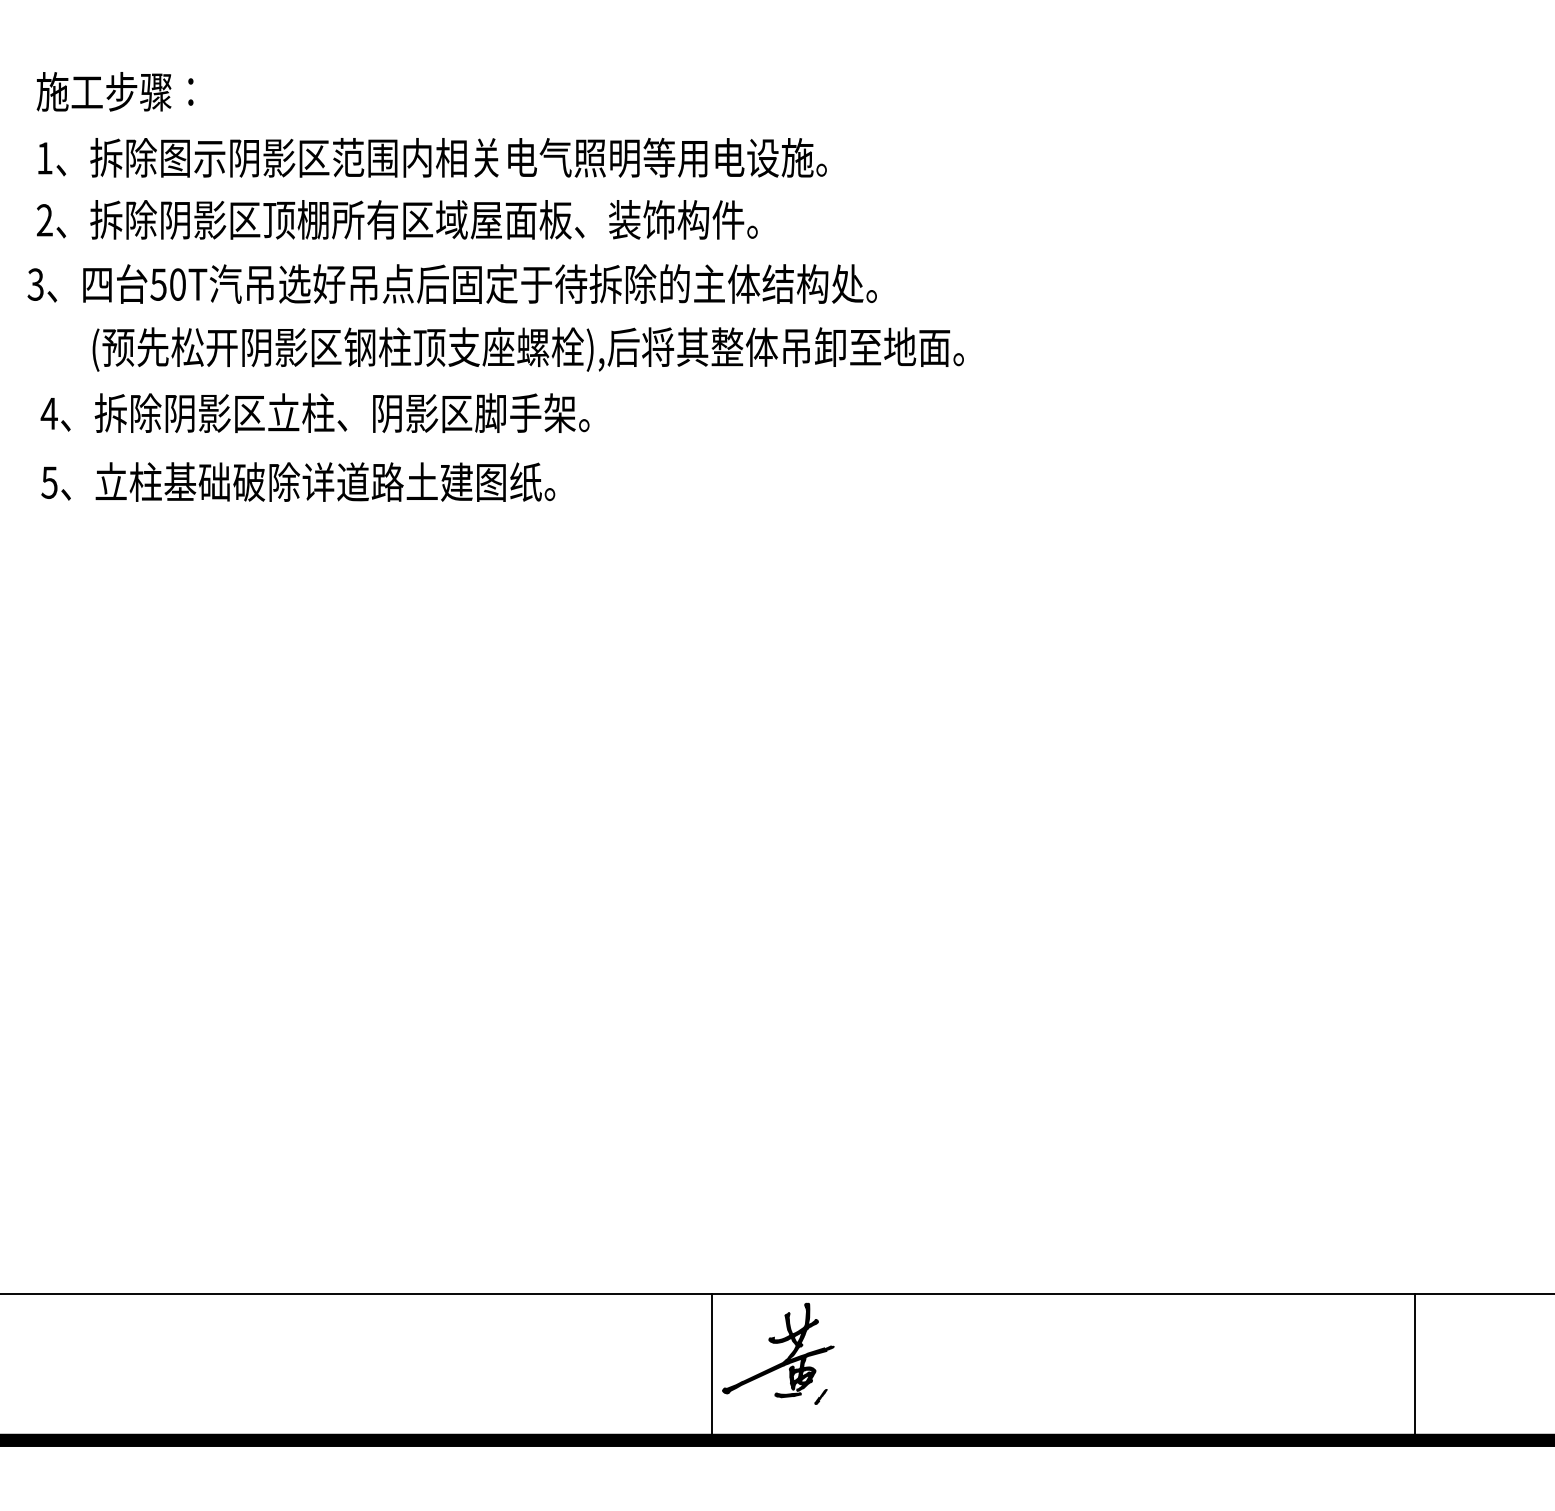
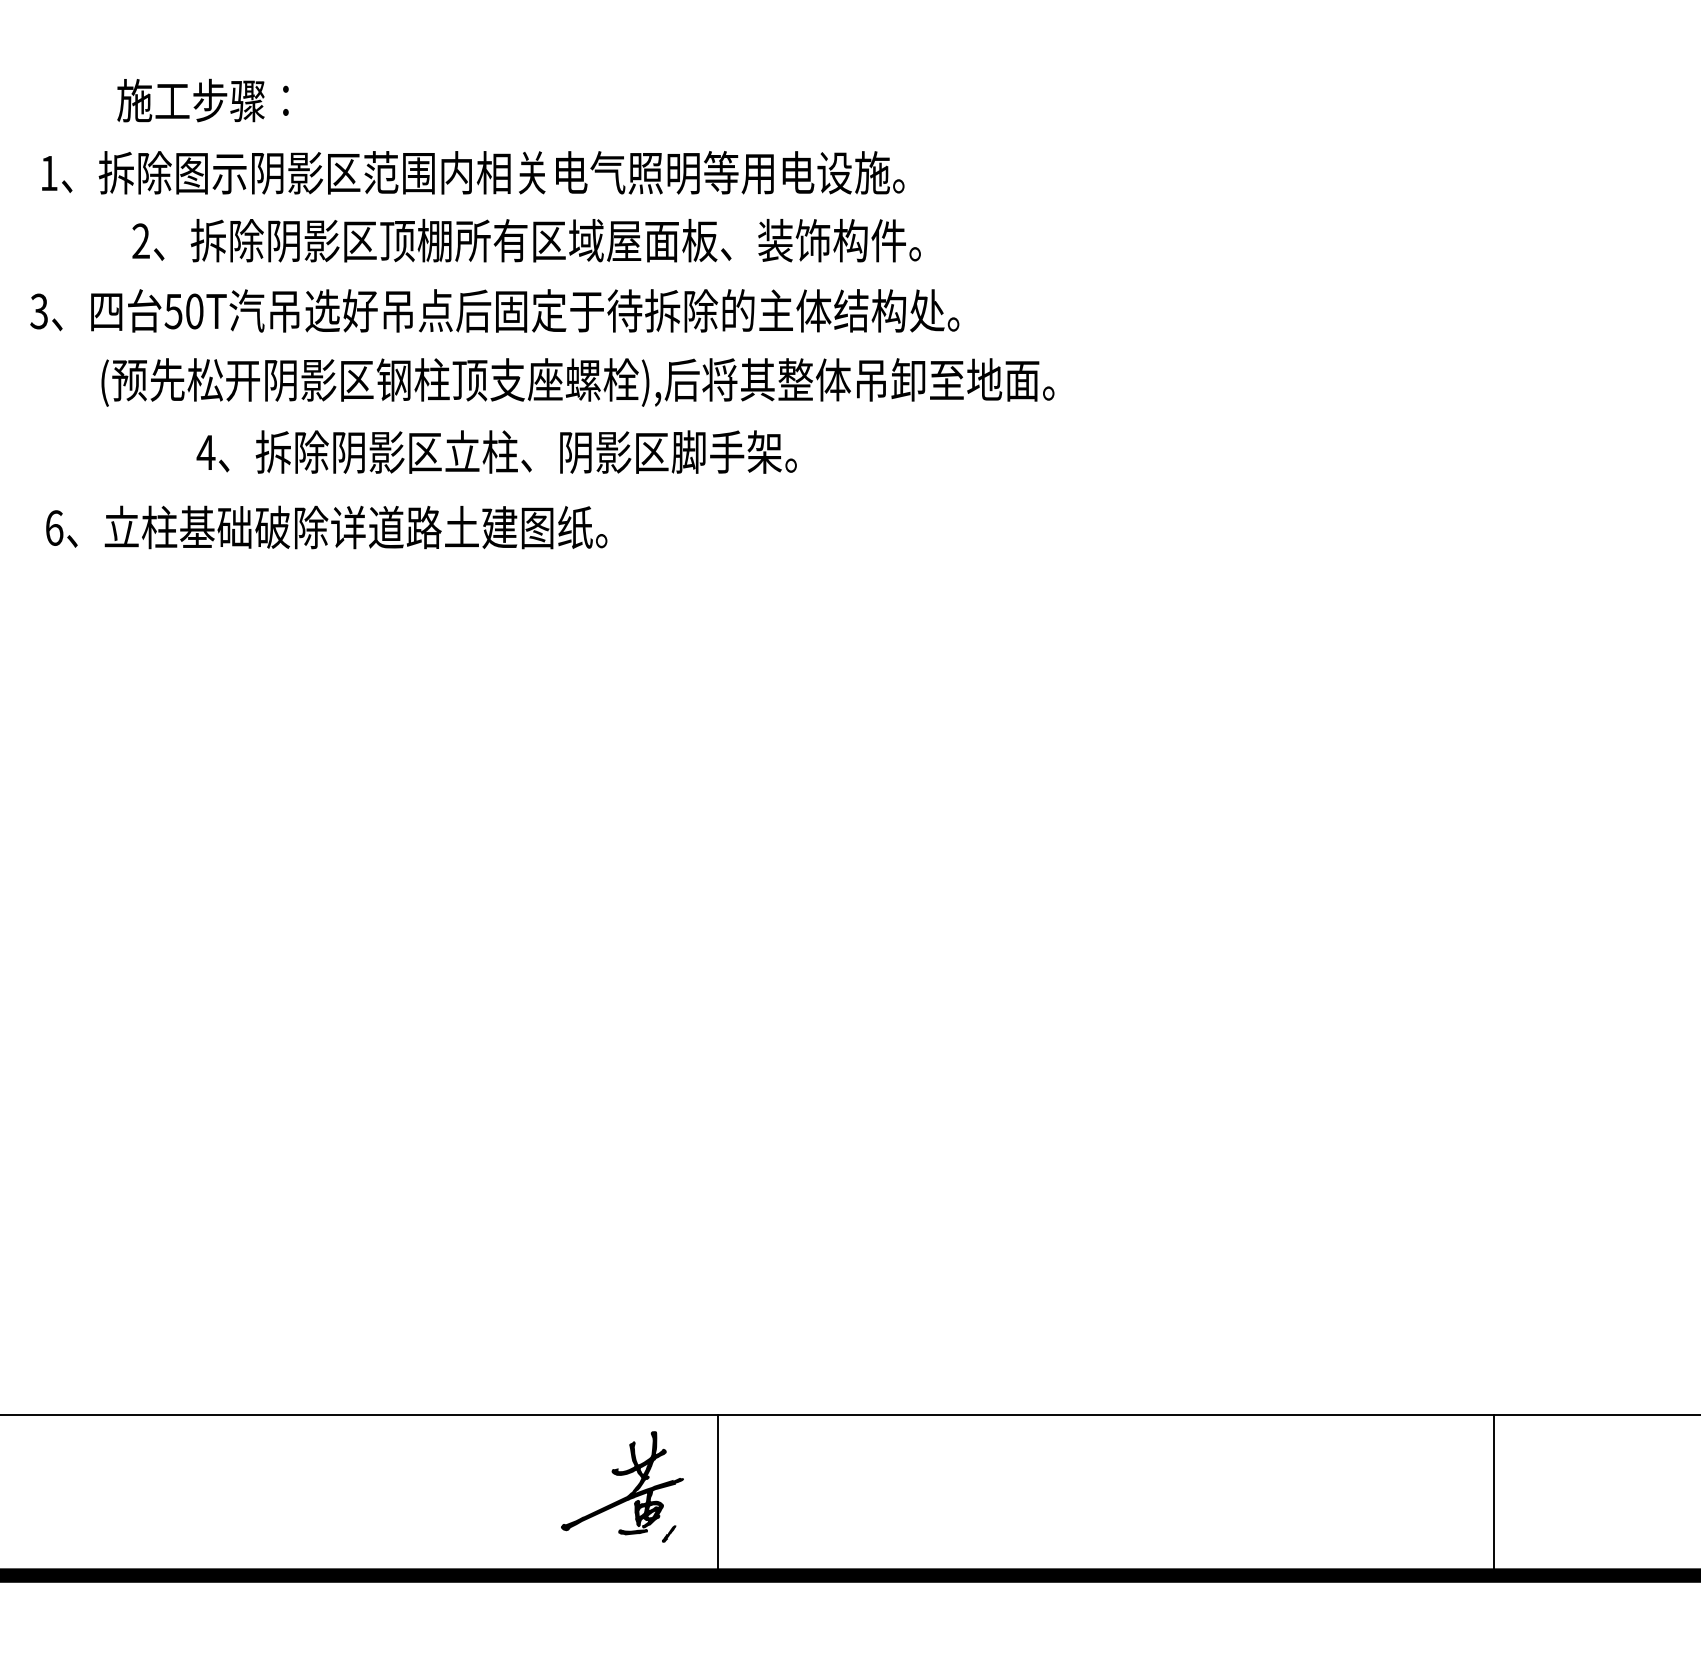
text: (114, 91) -> (202, 100), moved
text: (397, 219) -> (526, 240), moved
text: (314, 412) -> (496, 451), moved
text: (49, 482) -> (54, 527), 5 -> 6
part: (784, 1359) -> (629, 1493), moved
line: (711, 1367) -> (718, 1495), moved
line: (1415, 1367) -> (1494, 1495), moved

